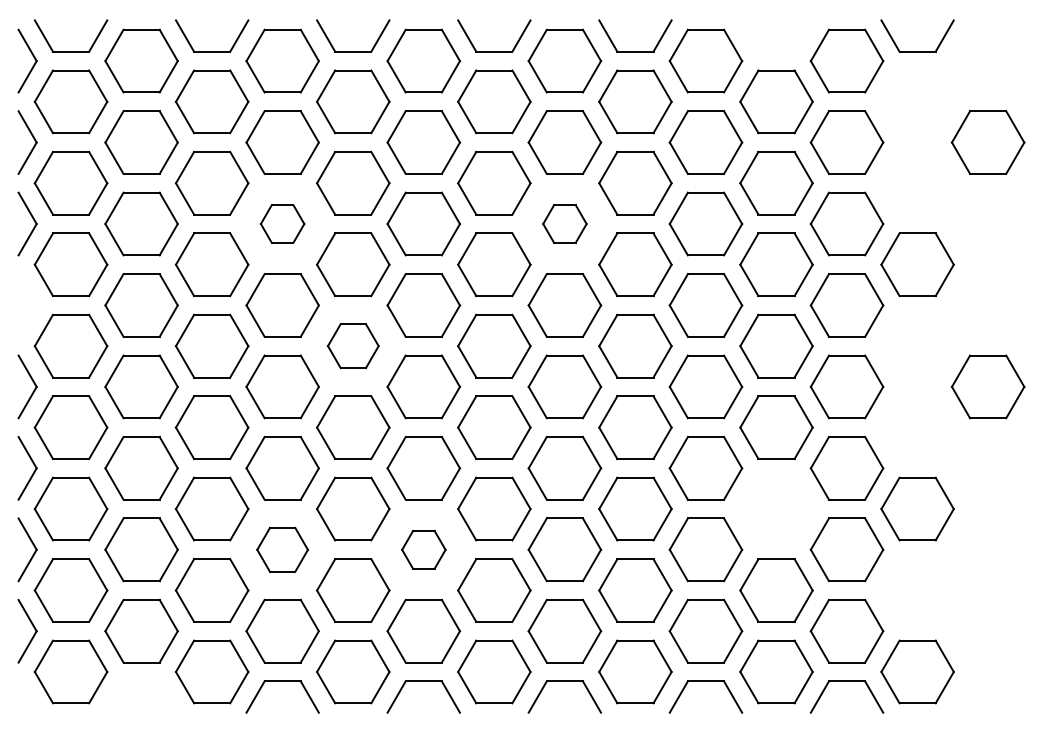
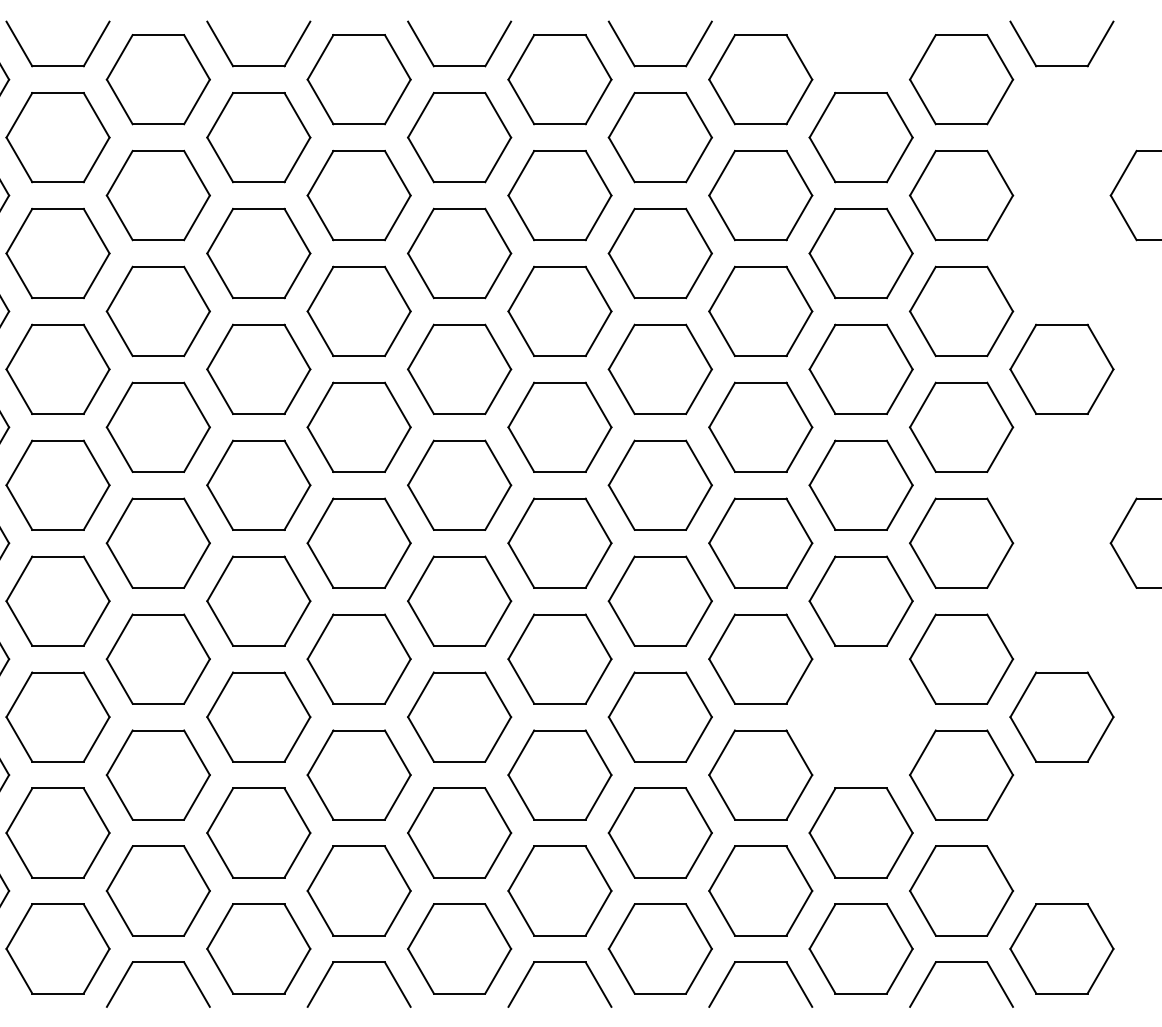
part: (282, 223) -> (158, 310), size x1.67
part: (564, 223) -> (559, 310), size x1.67
part: (353, 345) -> (259, 484), size x1.43
part: (282, 549) -> (158, 774), size x1.43
part: (423, 549) -> (358, 774), size x1.67

